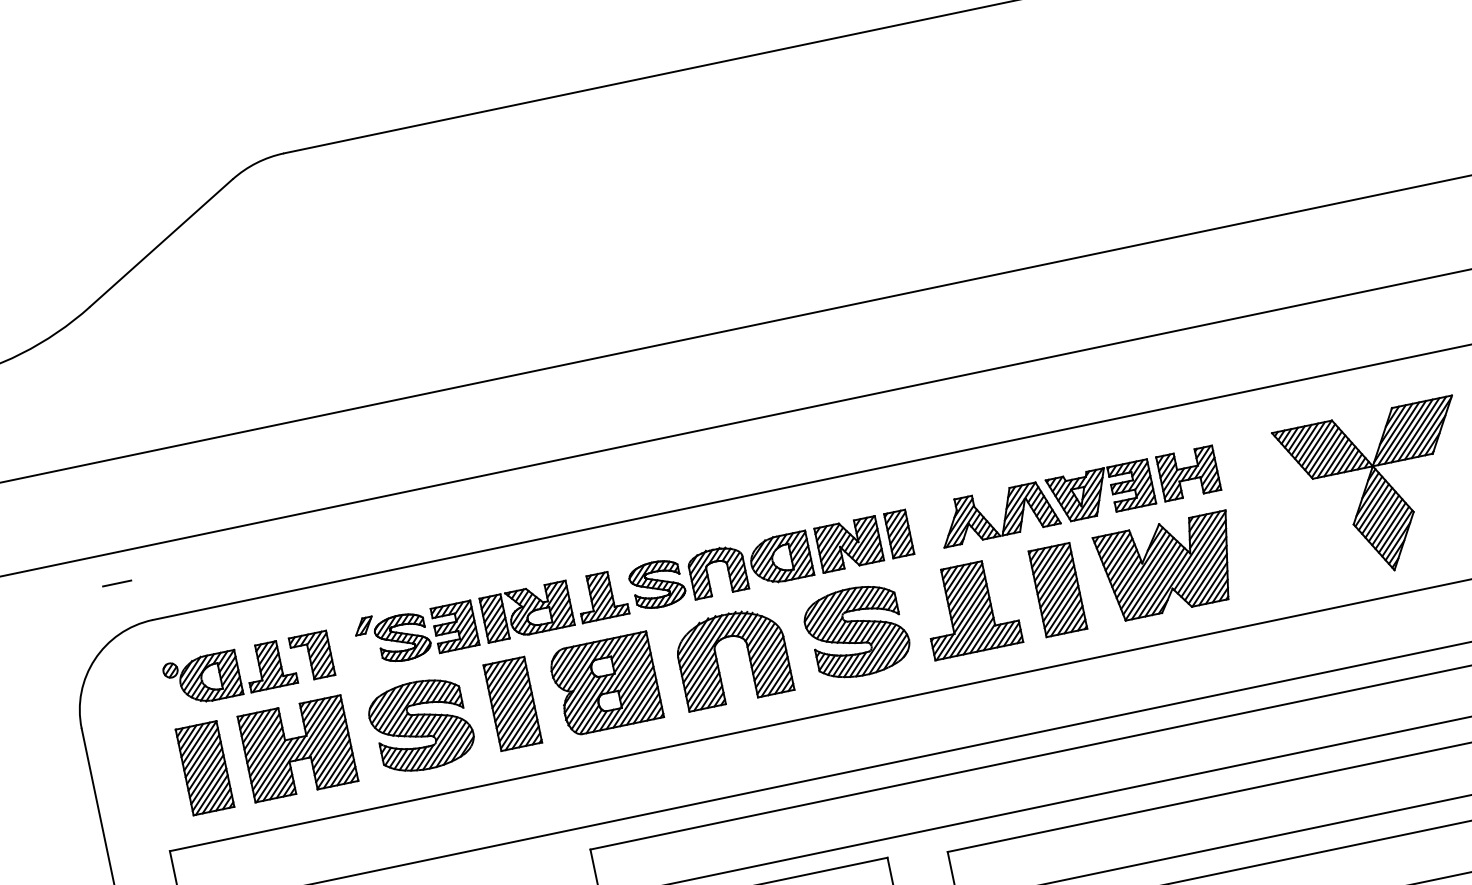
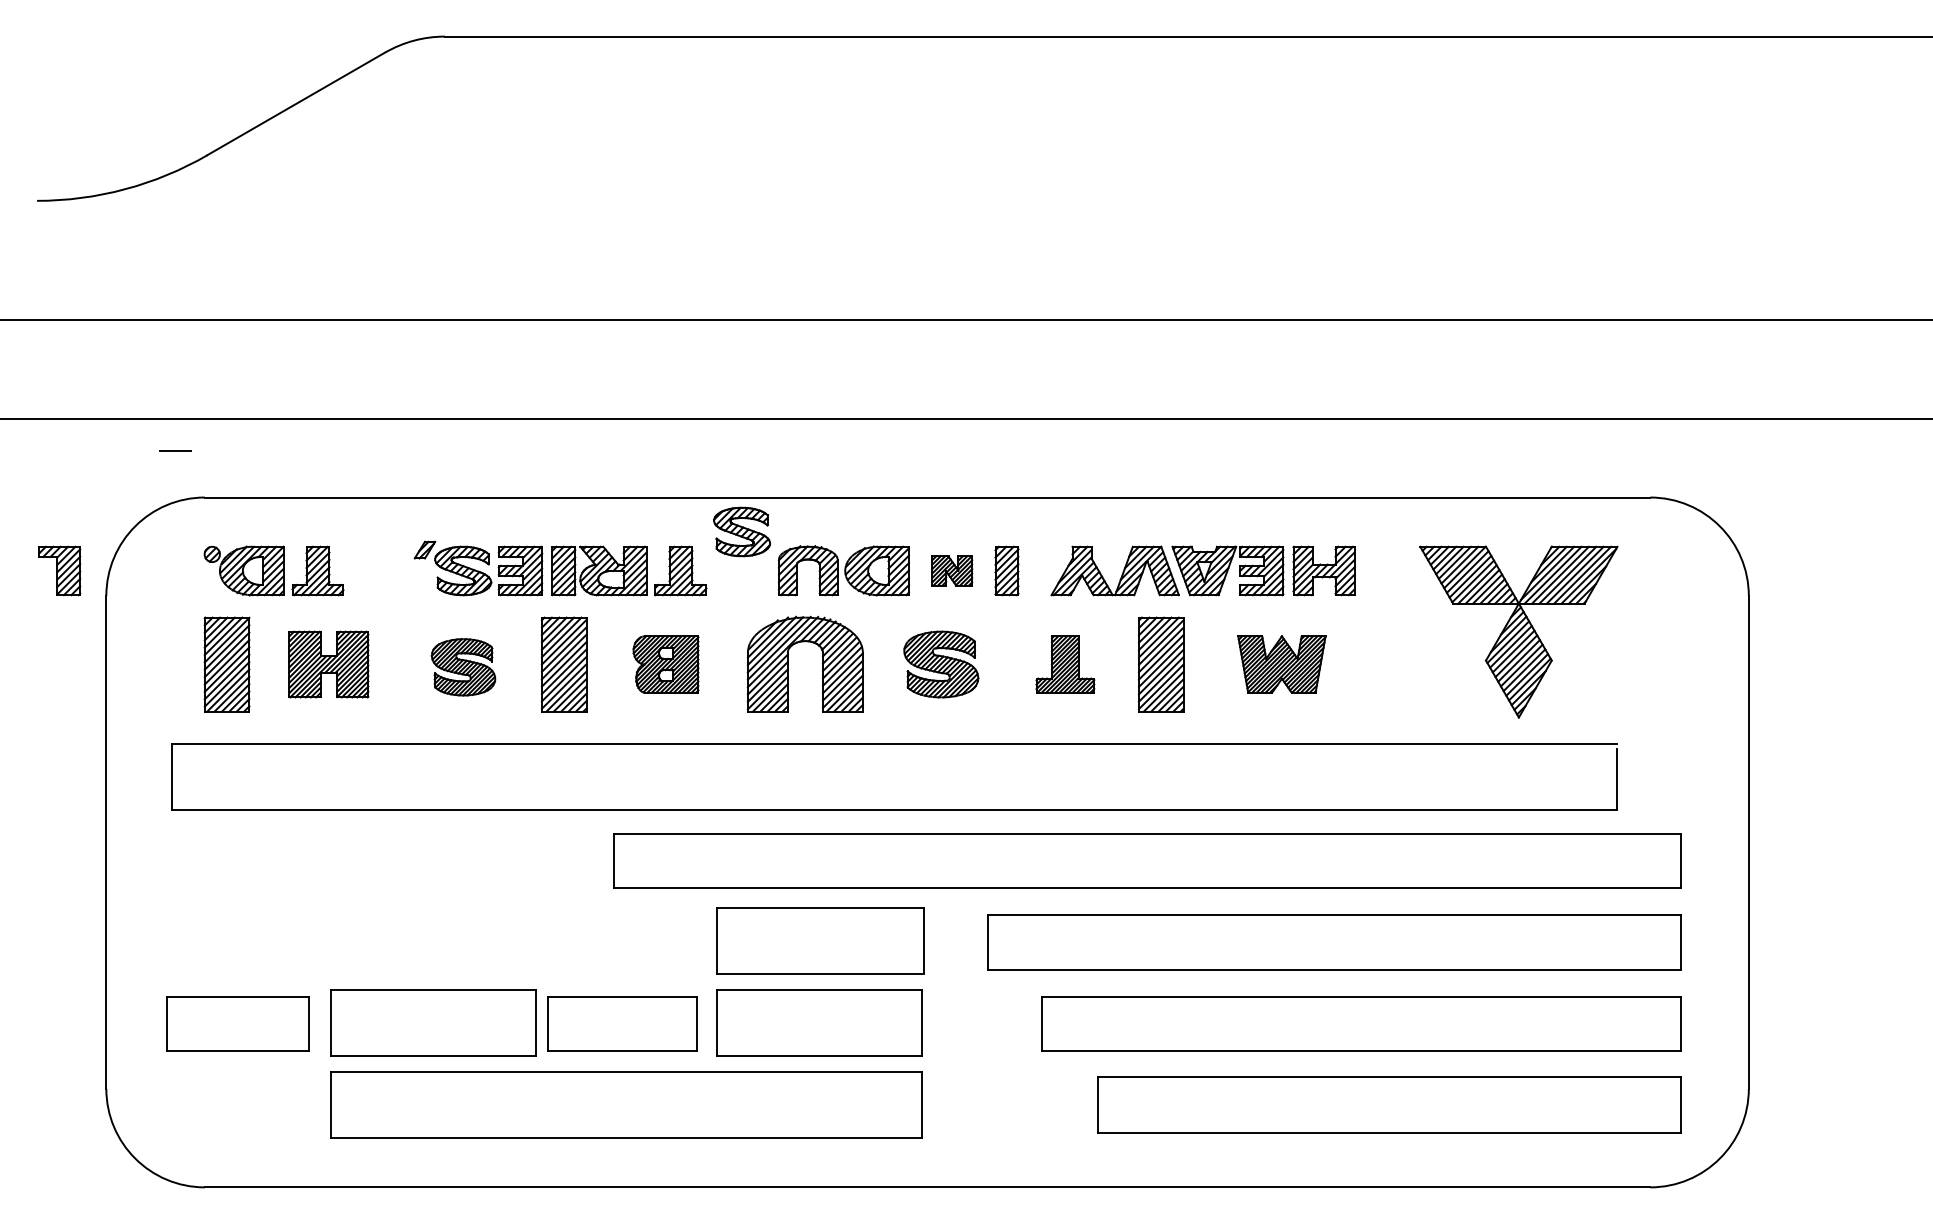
part: (849, 544) -> (952, 570), size x0.6
part: (1167, 567) -> (1281, 664), size x0.6
part: (656, 584) -> (741, 531), moved
part: (970, 608) -> (1065, 664), size x0.6
part: (857, 631) -> (941, 664), size x0.7
part: (311, 656) -> (59, 570), moved
part: (605, 684) -> (665, 664), size x0.6
part: (421, 725) -> (463, 667), size x0.6
part: (297, 748) -> (328, 664), size x0.7

